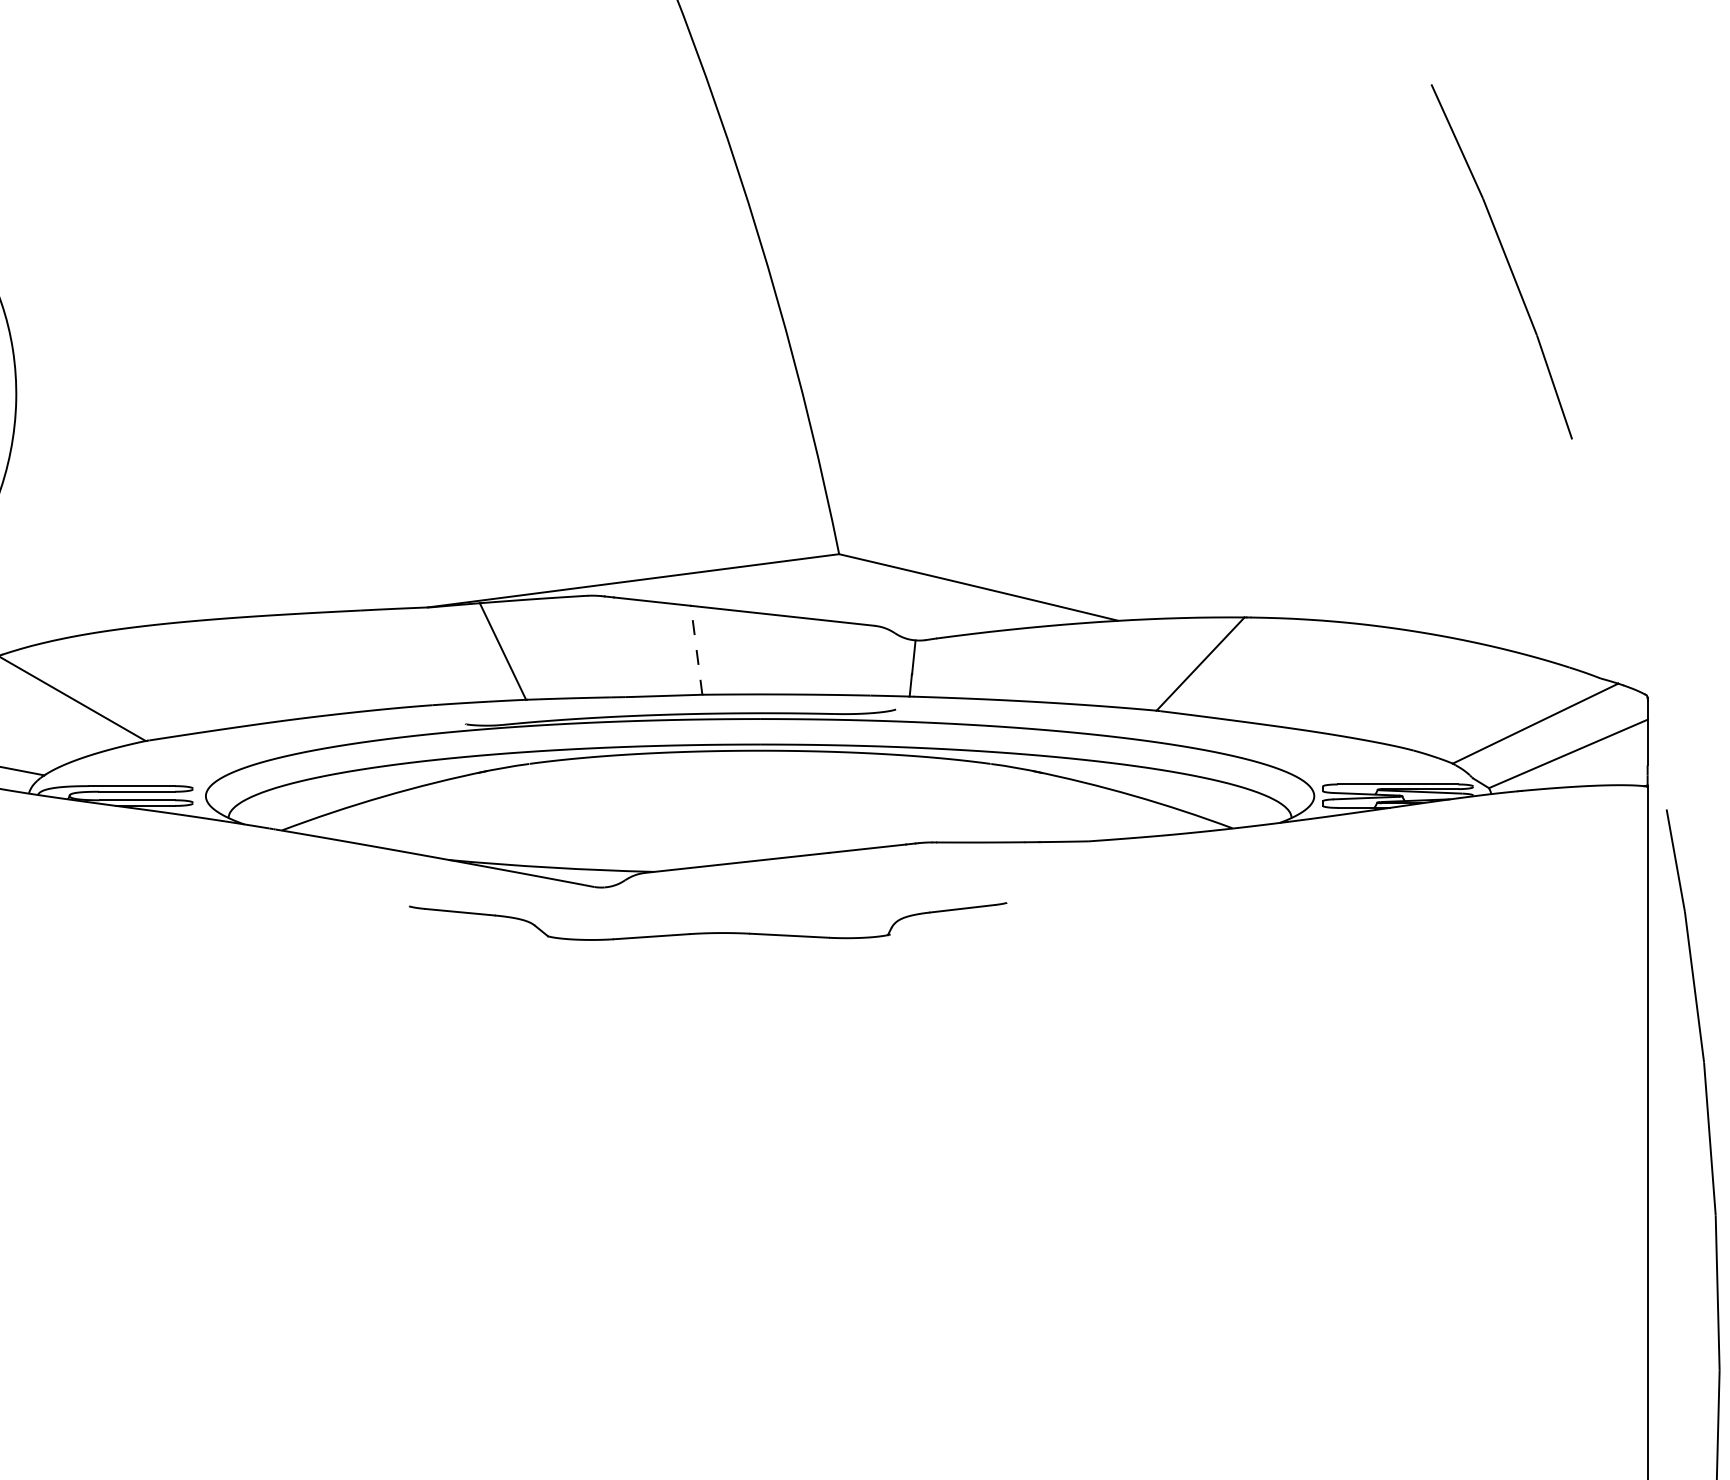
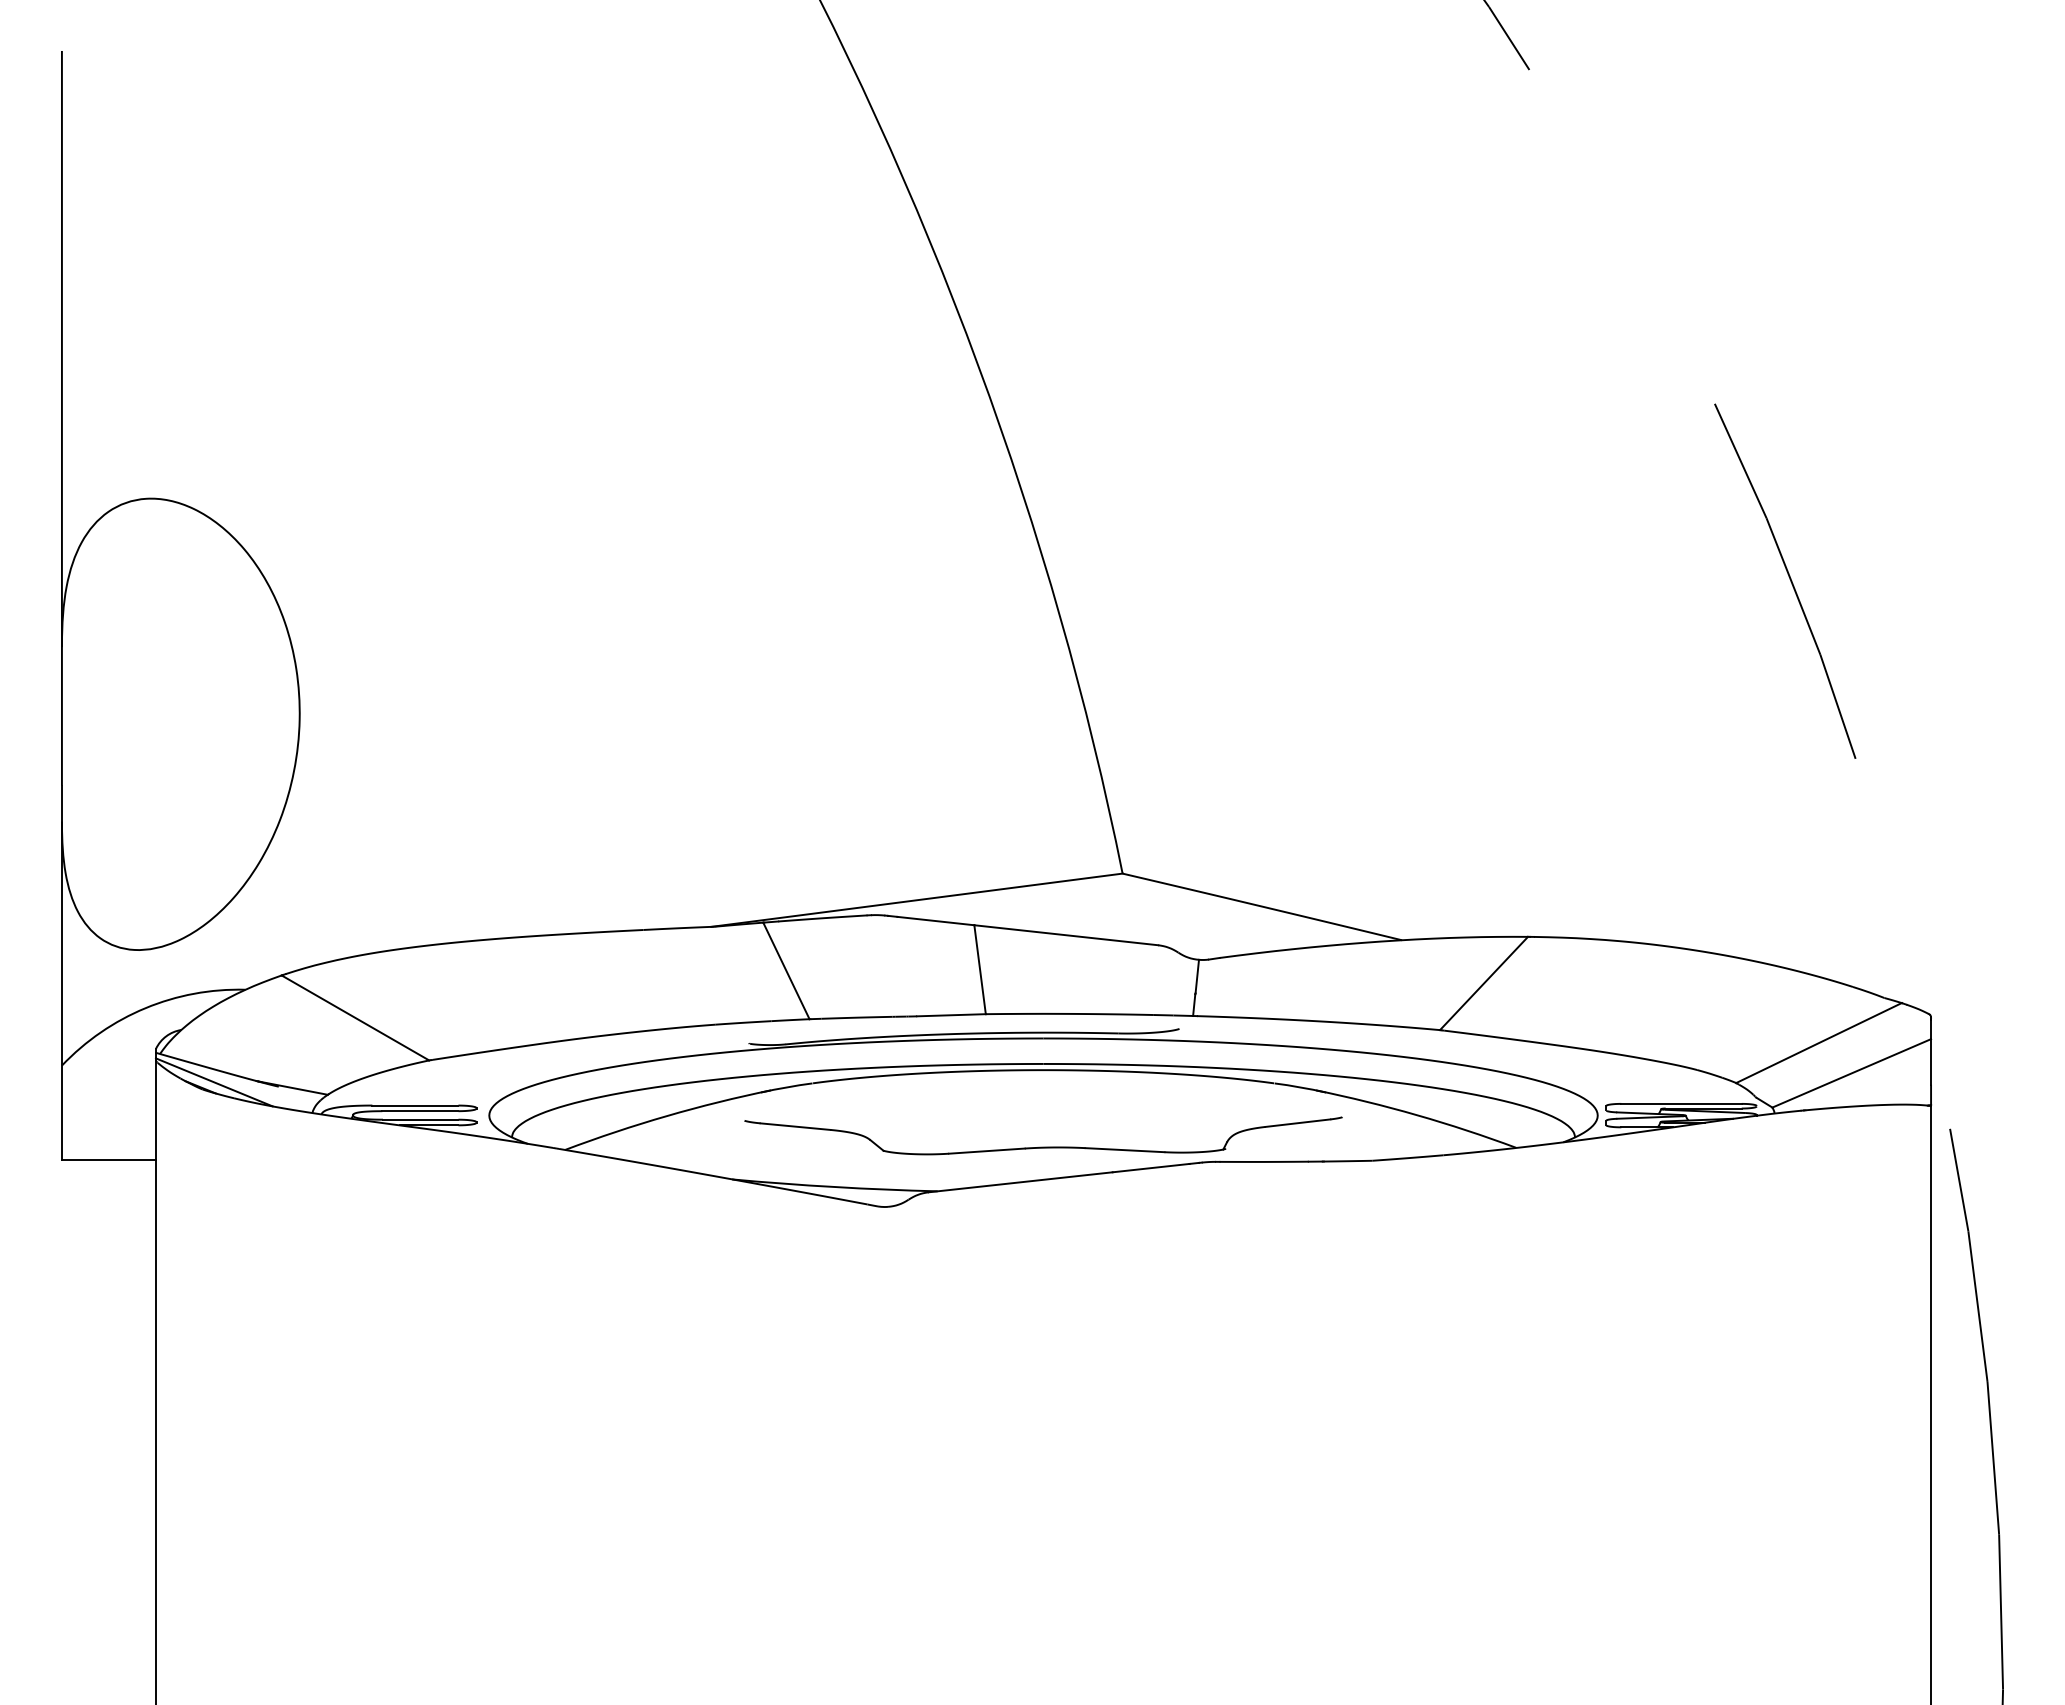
line: (697, 650) -> (980, 969), dashed -> solid
part: (708, 932) -> (1043, 1146), moved

